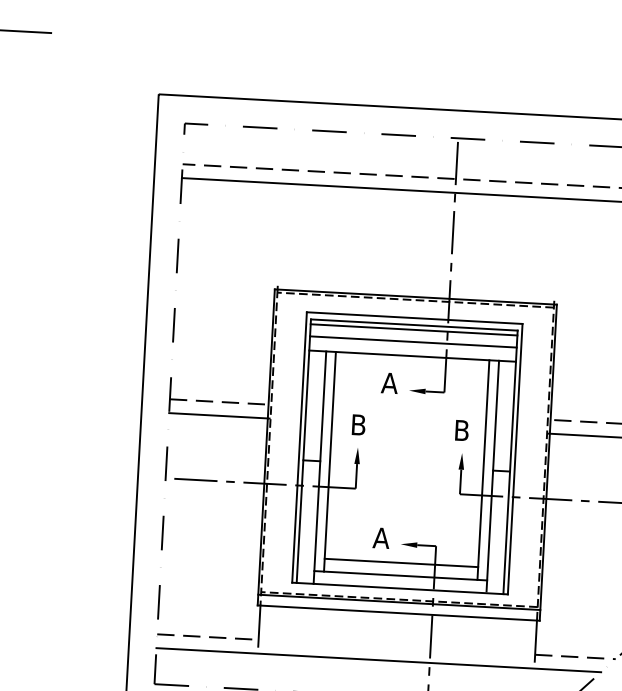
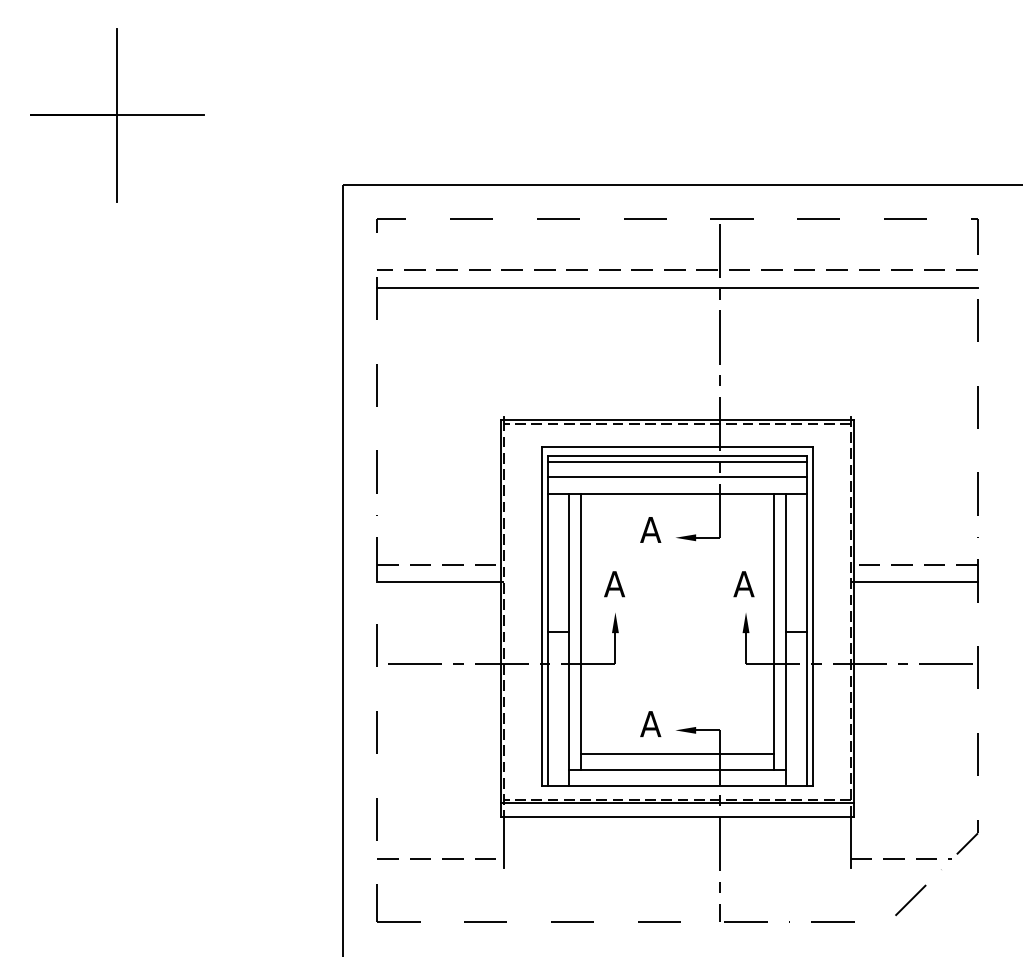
text: (358, 425) -> (614, 584), B -> A
text: (461, 430) -> (743, 584), B -> A
line: (378, 659) -> (655, 876), removed

